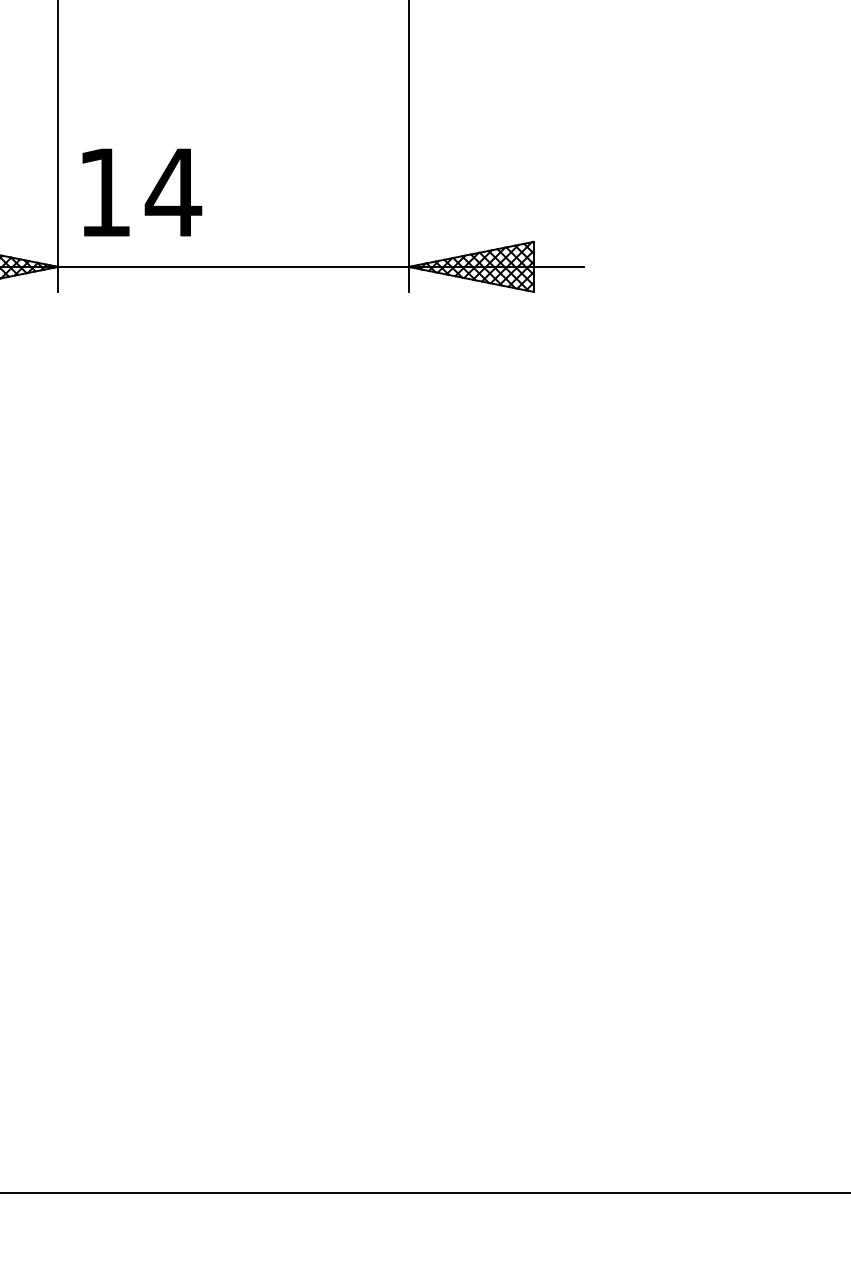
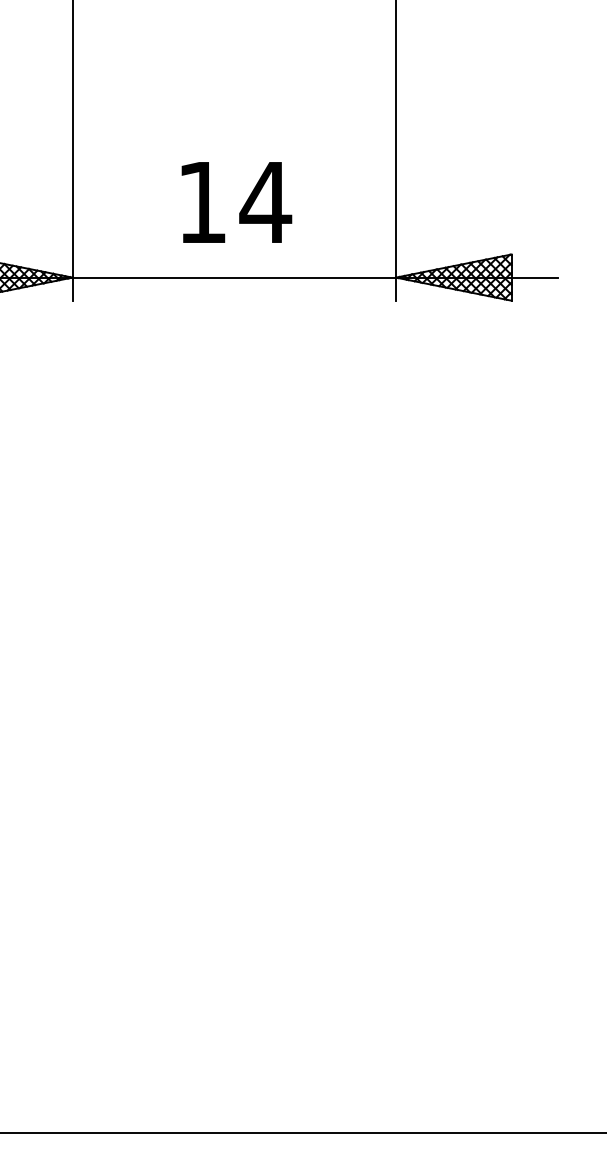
text: (142, 192) -> (237, 202), moved

